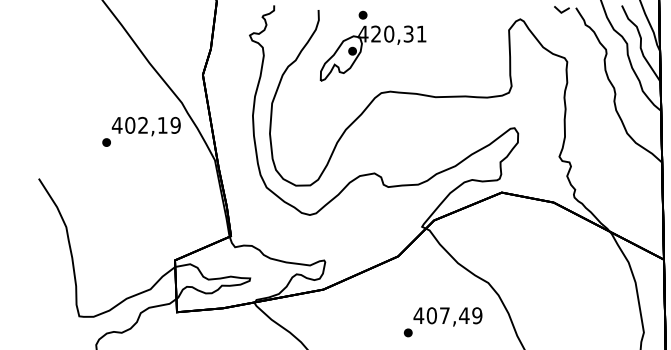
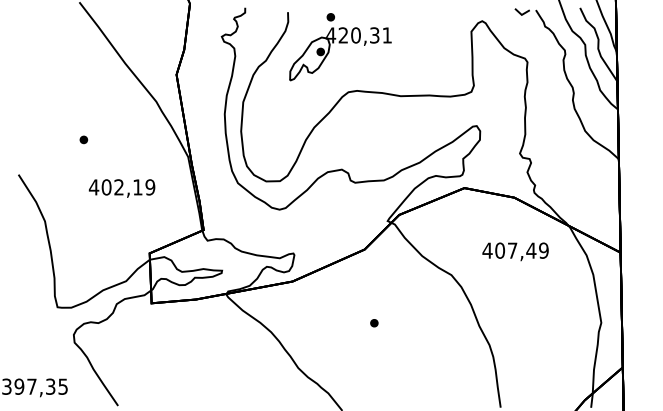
text: (145, 126) -> (121, 188), moved
text: (447, 316) -> (515, 251), moved

